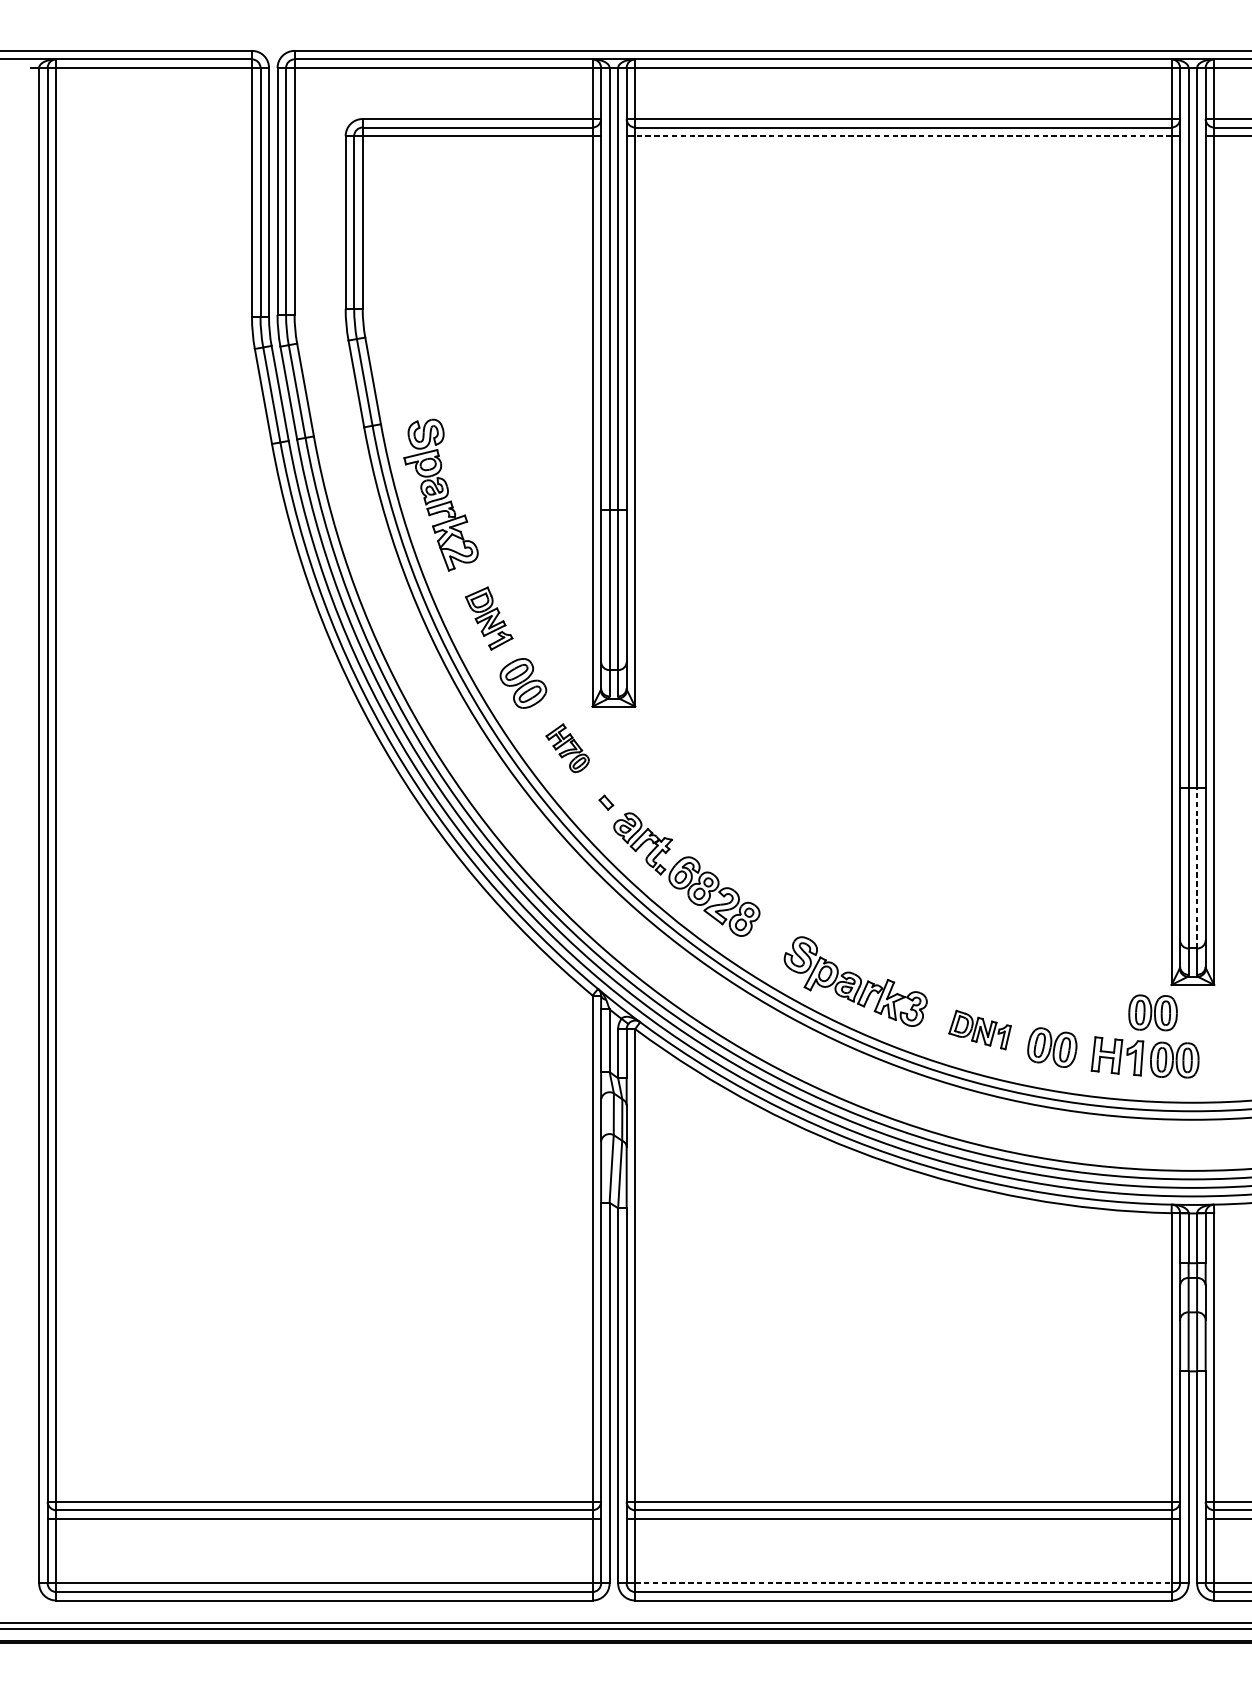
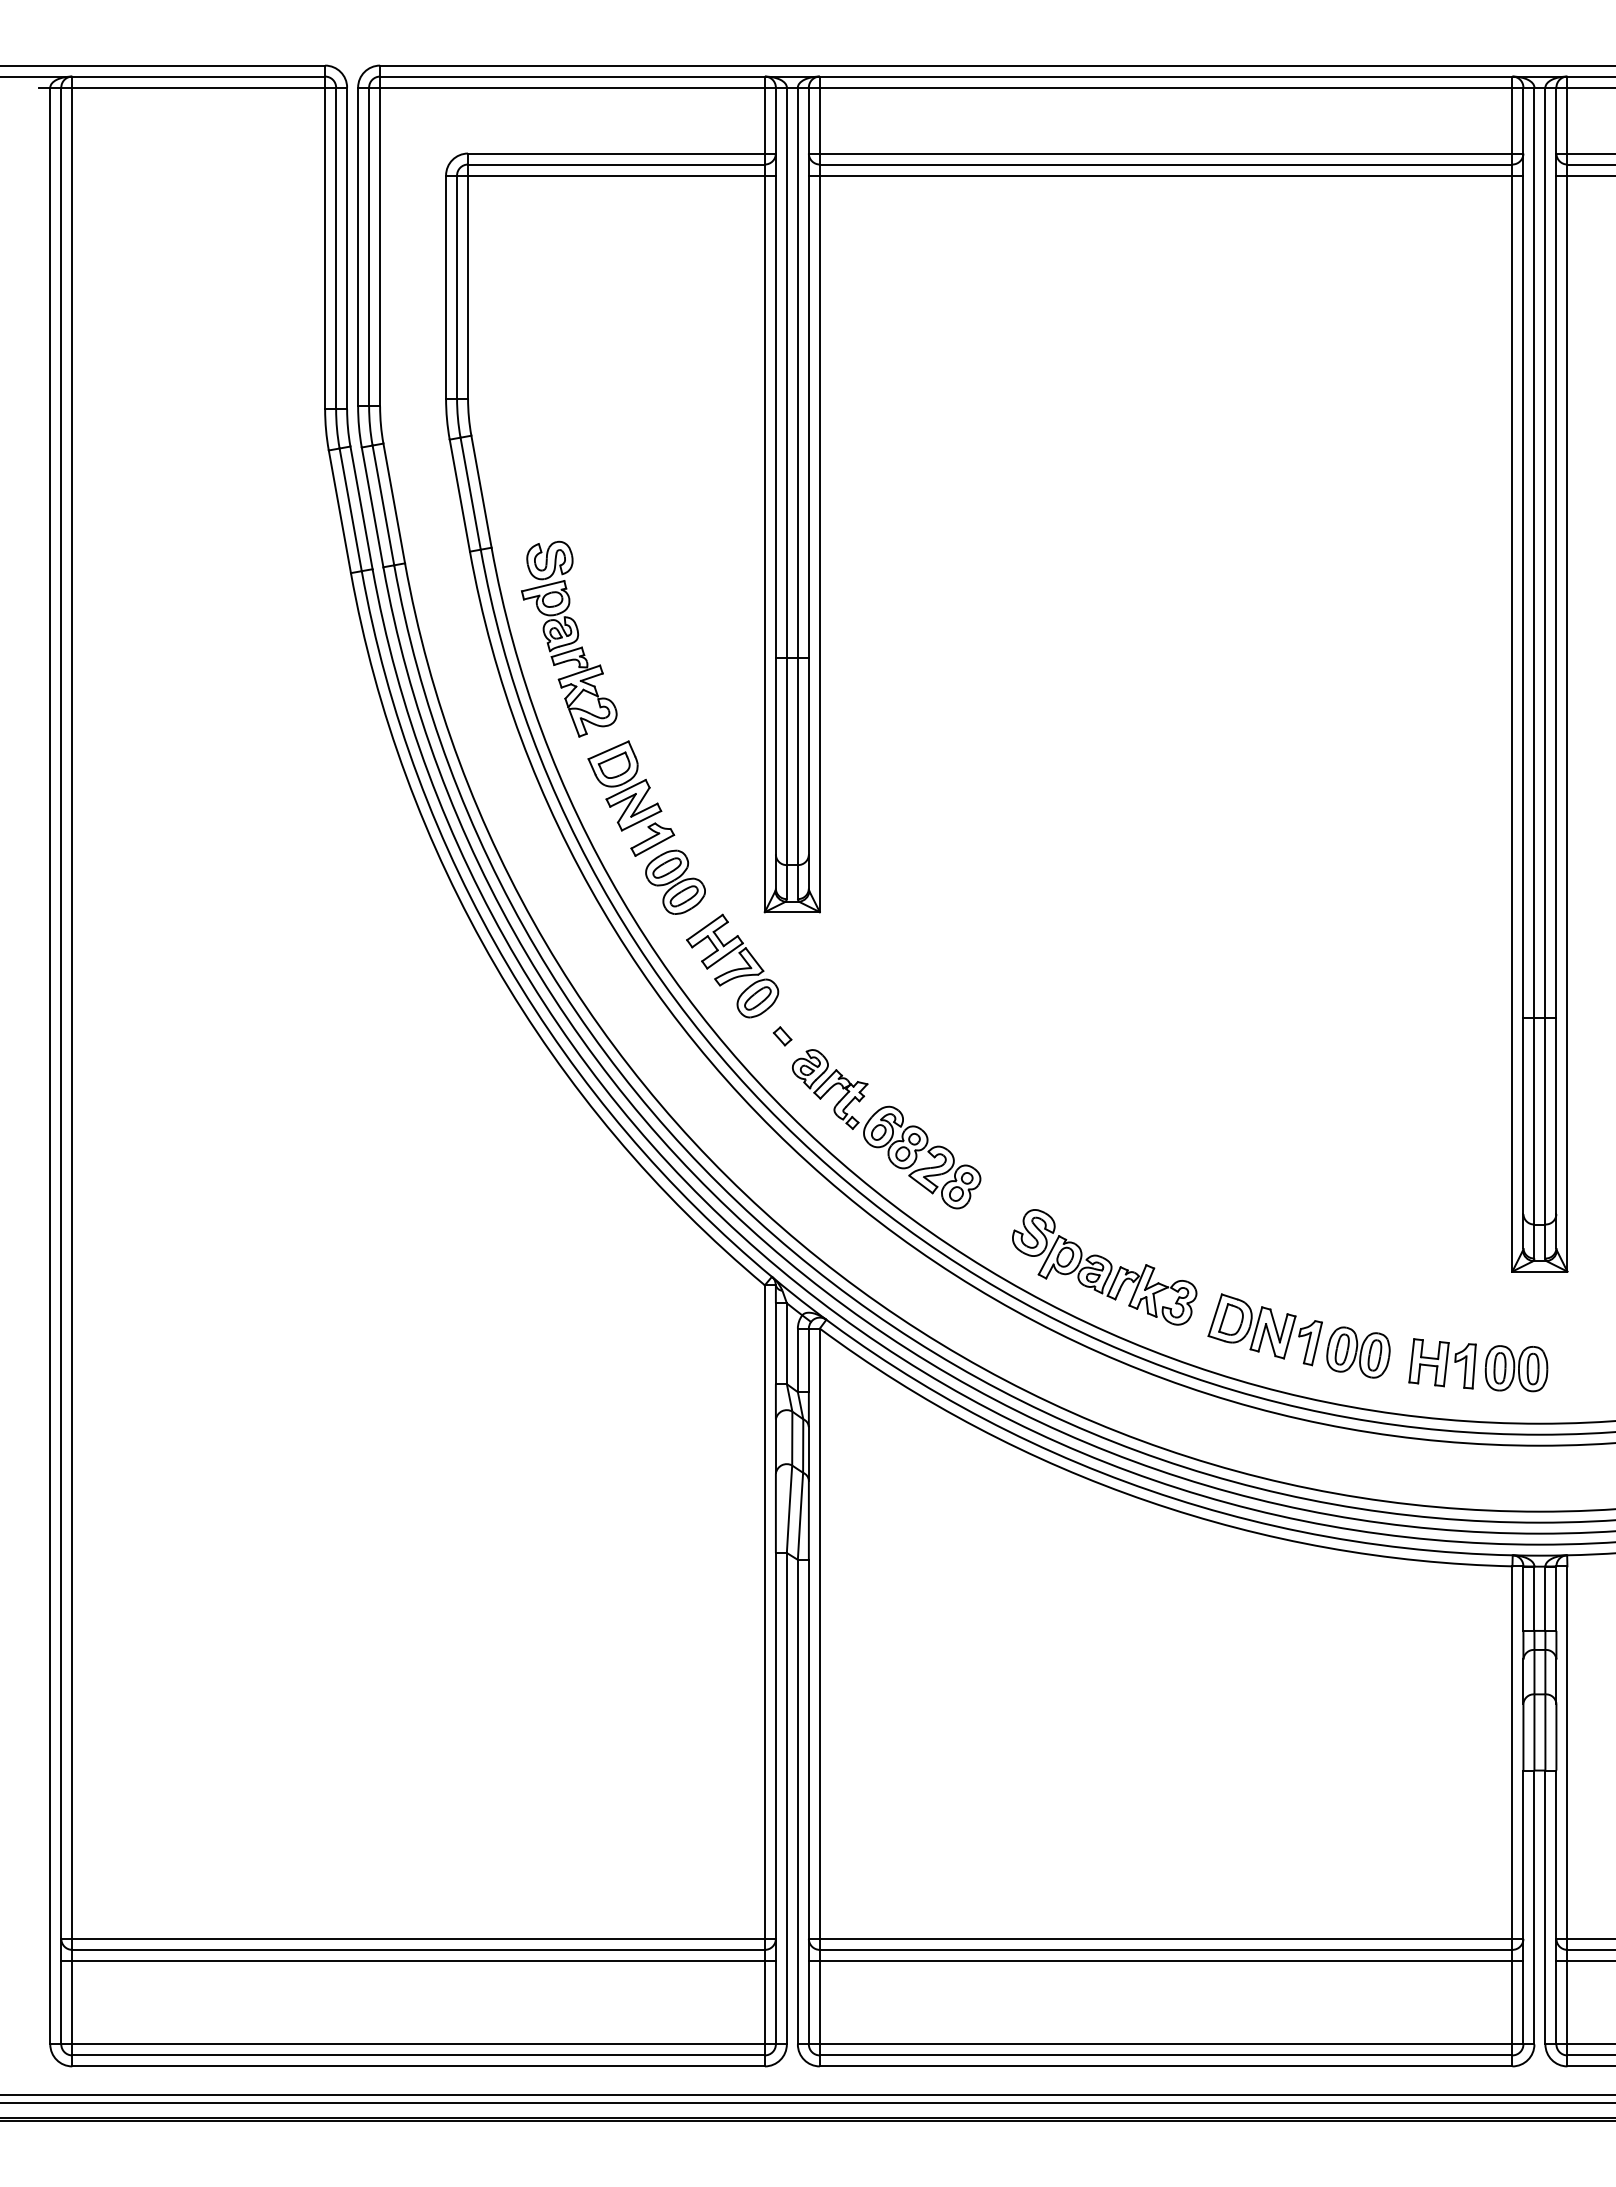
line: (902, 136) -> (1165, 175), dashed -> solid
part: (489, 618) -> (631, 798), size x1.43
part: (567, 747) -> (732, 965), size x1.67
line: (1197, 867) -> (1545, 1120), dashed -> solid
part: (1153, 1012) -> (1488, 1307), removed
part: (979, 1029) -> (1264, 1329), size x1.43
line: (903, 1583) -> (1166, 2044), dashed -> solid

